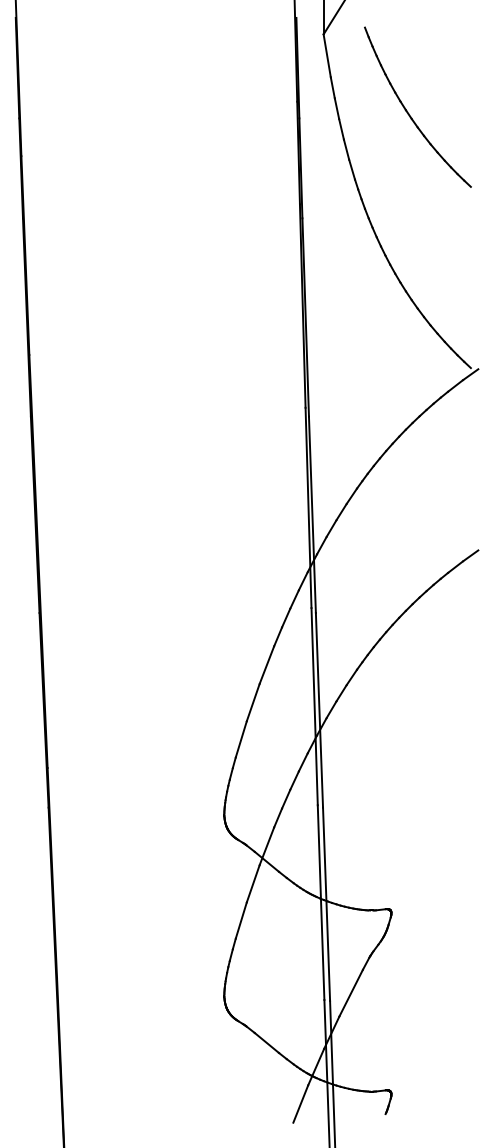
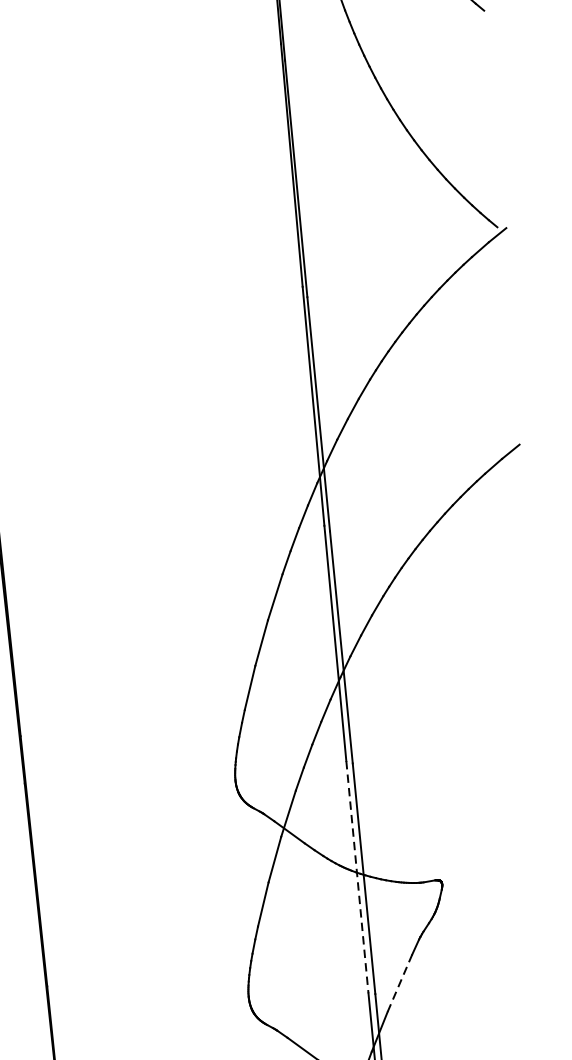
line: (321, 903) -> (357, 878), solid -> dashed
line: (350, 993) -> (399, 983), solid -> dashed

